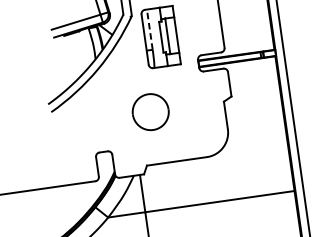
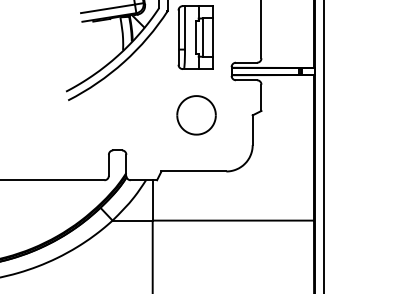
line: (150, 29) -> (185, 27), dashed -> solid
part: (150, 112) -> (196, 115), moved

